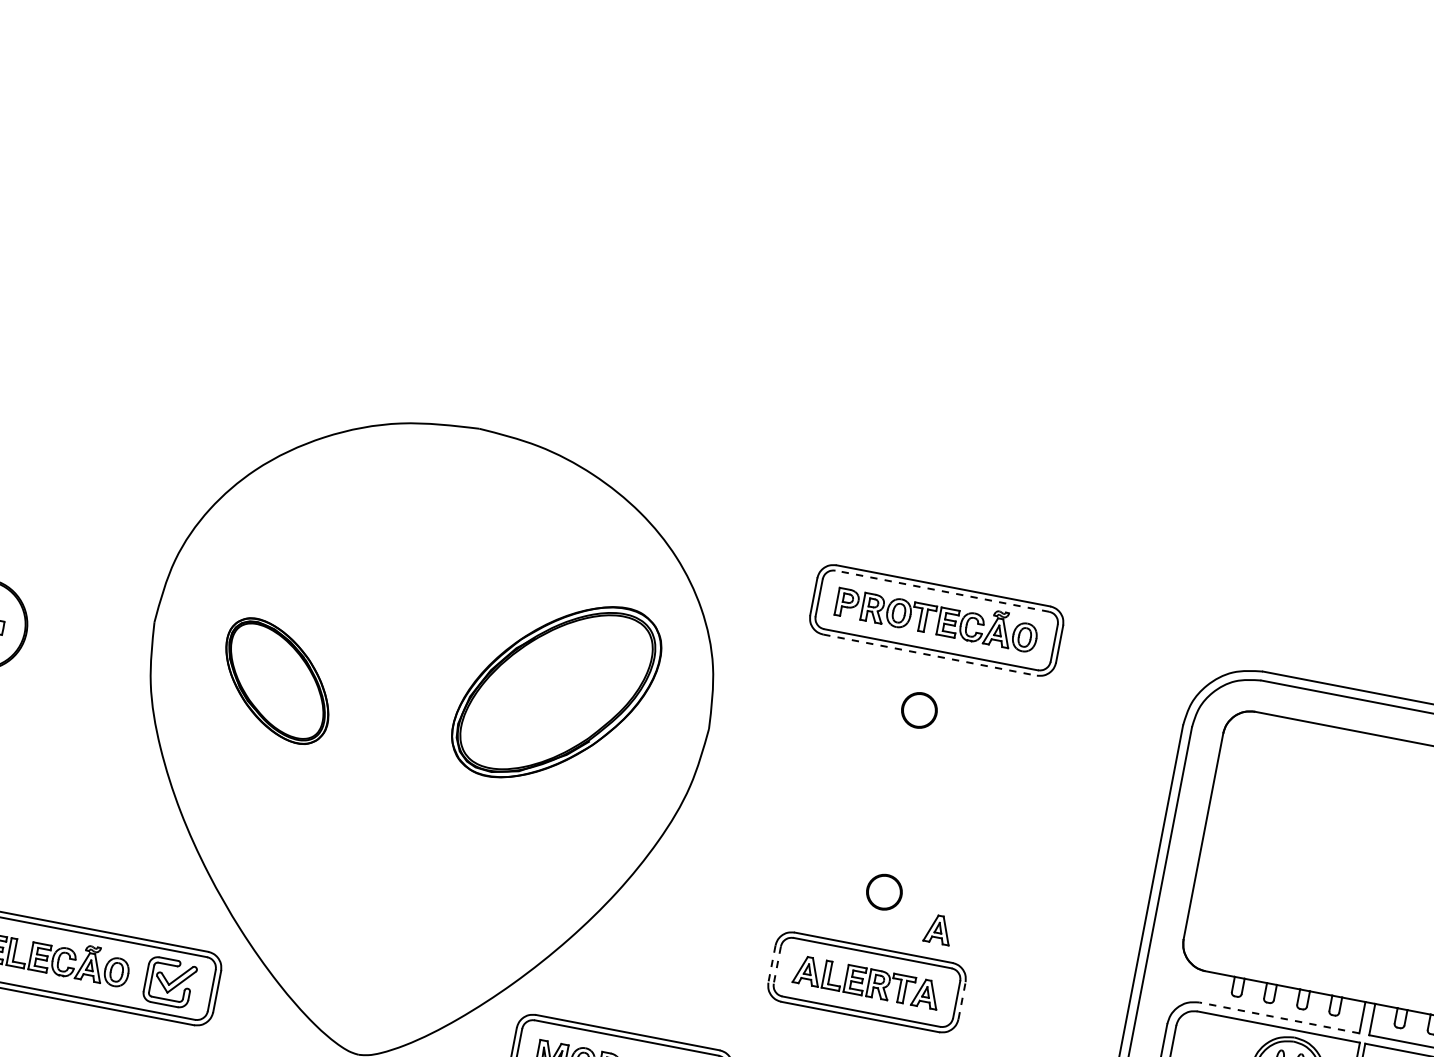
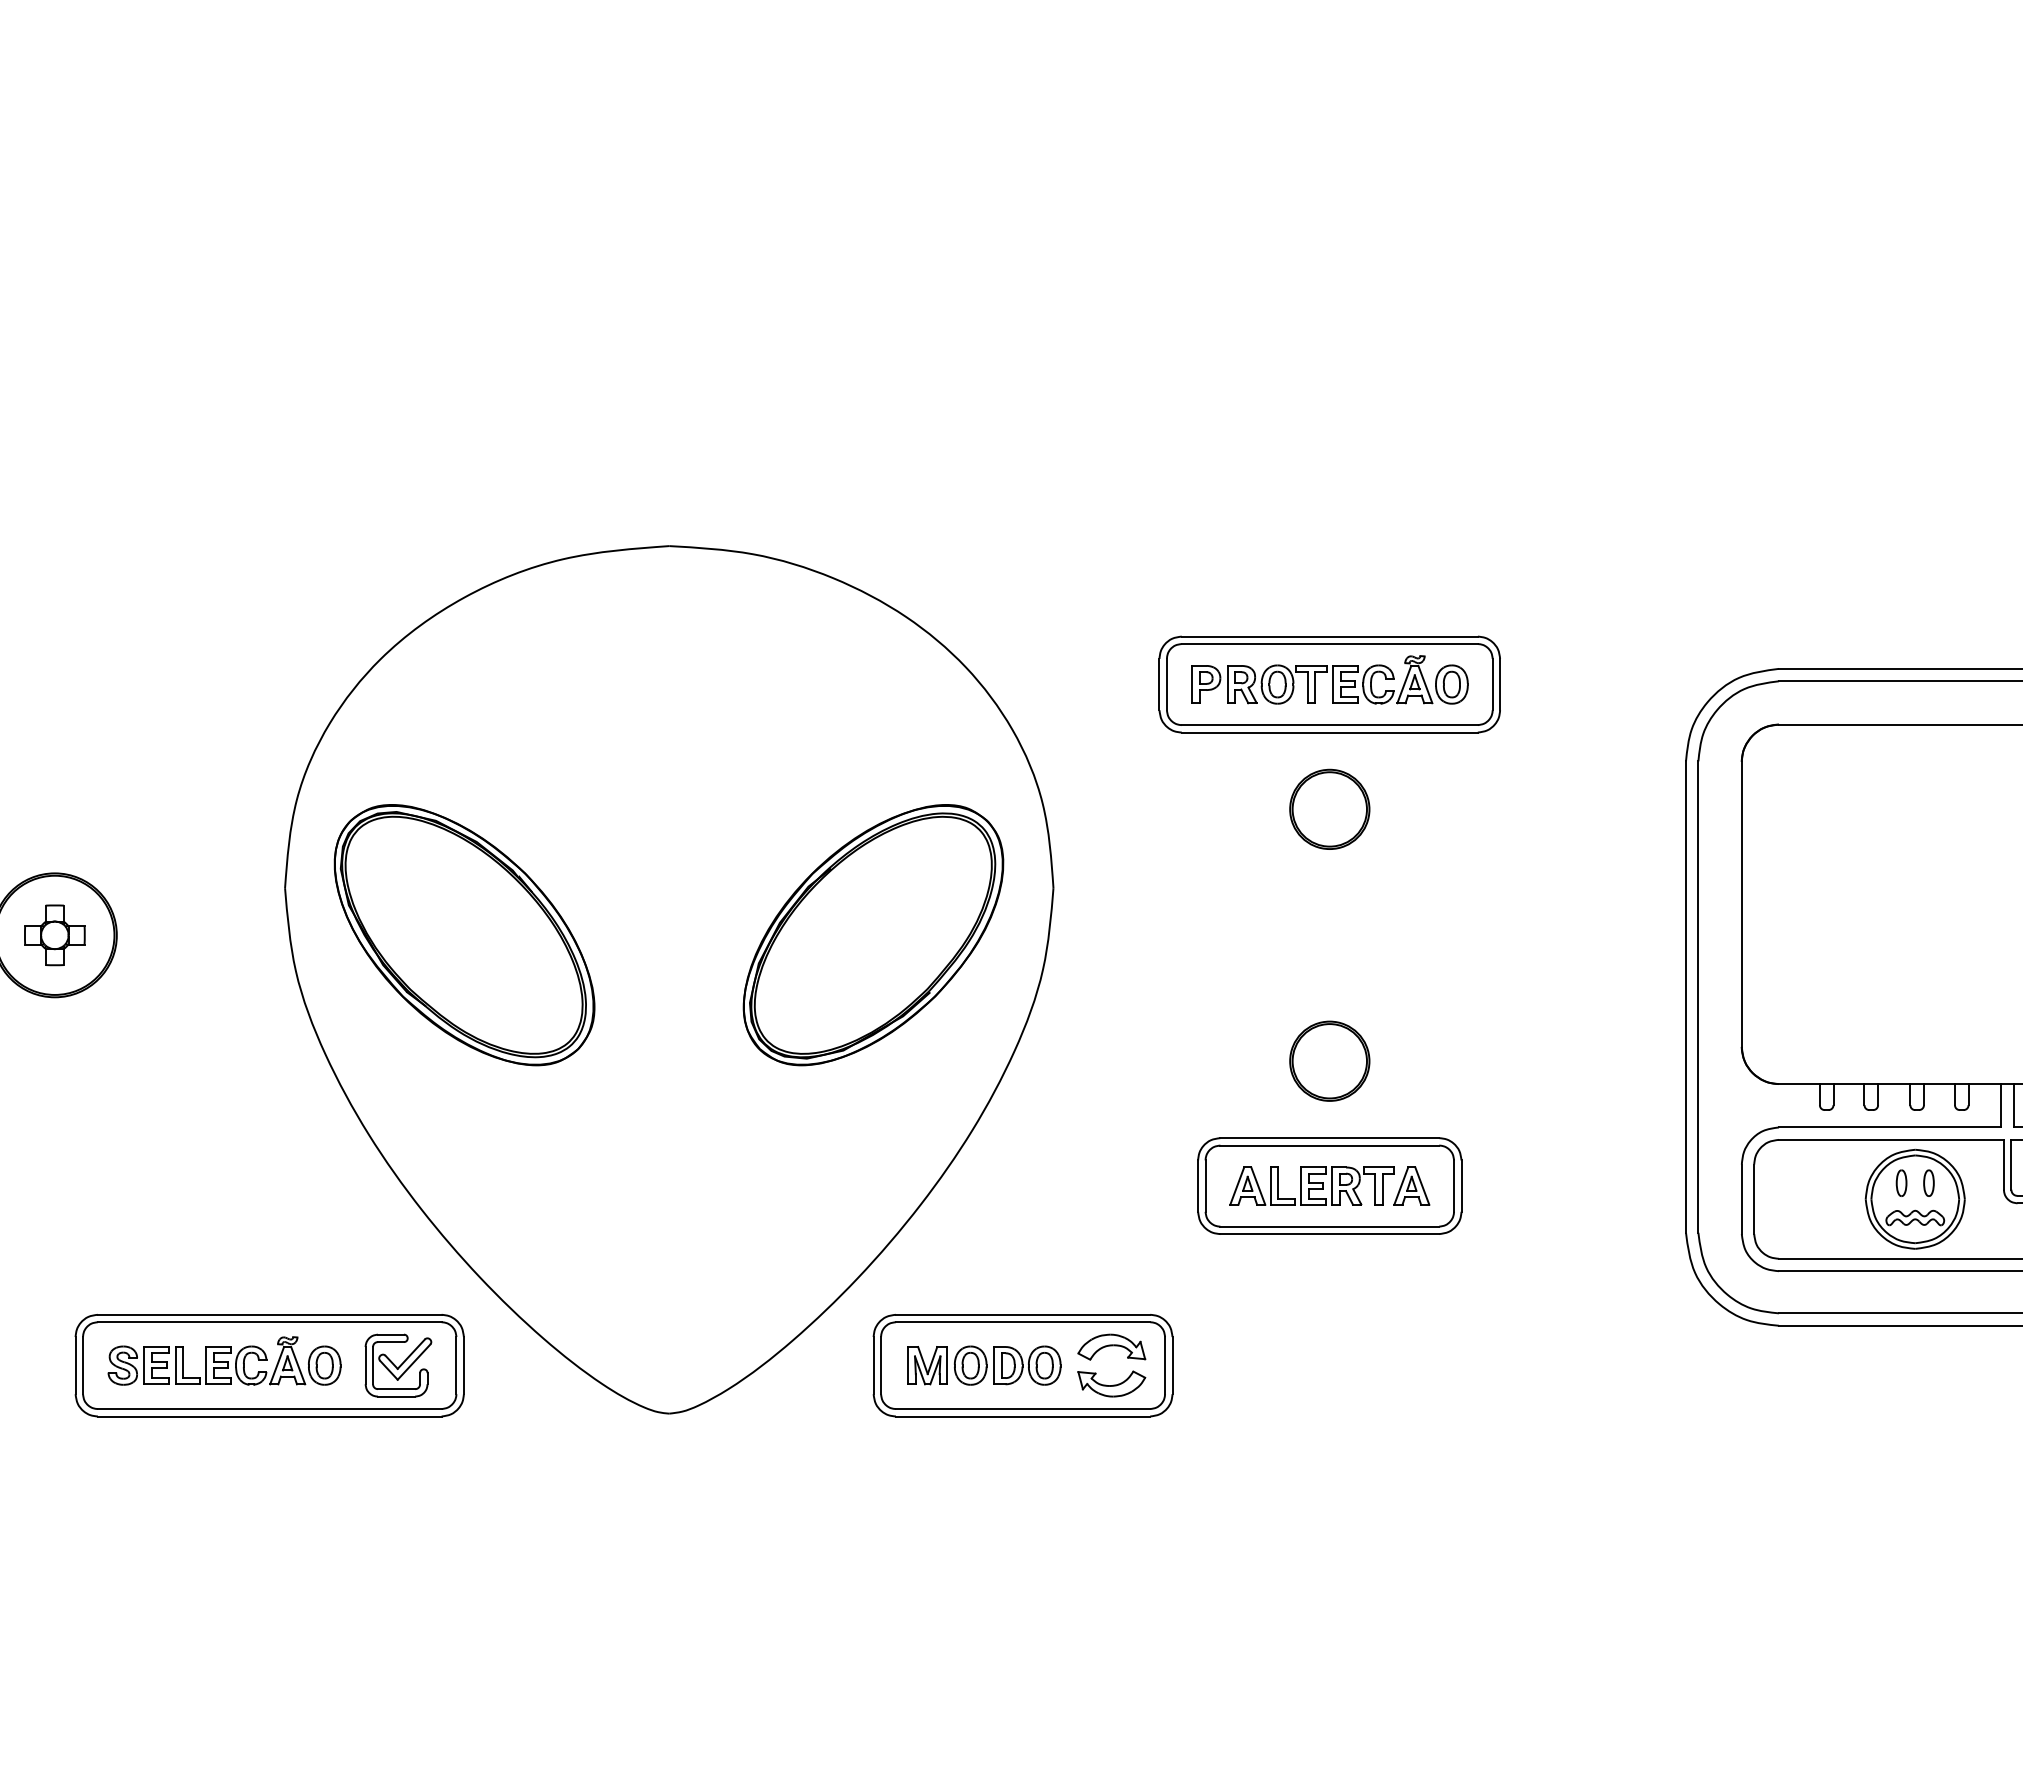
line: (942, 591) -> (1329, 644), dashed -> solid
line: (930, 655) -> (1330, 732), dashed -> solid
part: (277, 681) -> (464, 935), size x1.67
part: (556, 692) -> (873, 935), moved
part: (919, 709) -> (1329, 808), size x1.67
part: (884, 891) -> (1329, 1060), size x1.67
part: (938, 929) -> (1411, 1096), removed
line: (772, 964) -> (1198, 1186), dashed -> solid
line: (777, 965) -> (1205, 1186), dashed -> solid
line: (962, 1000) -> (1461, 1186), dashed -> solid
line: (1279, 1017) -> (1889, 1127), dashed -> solid

